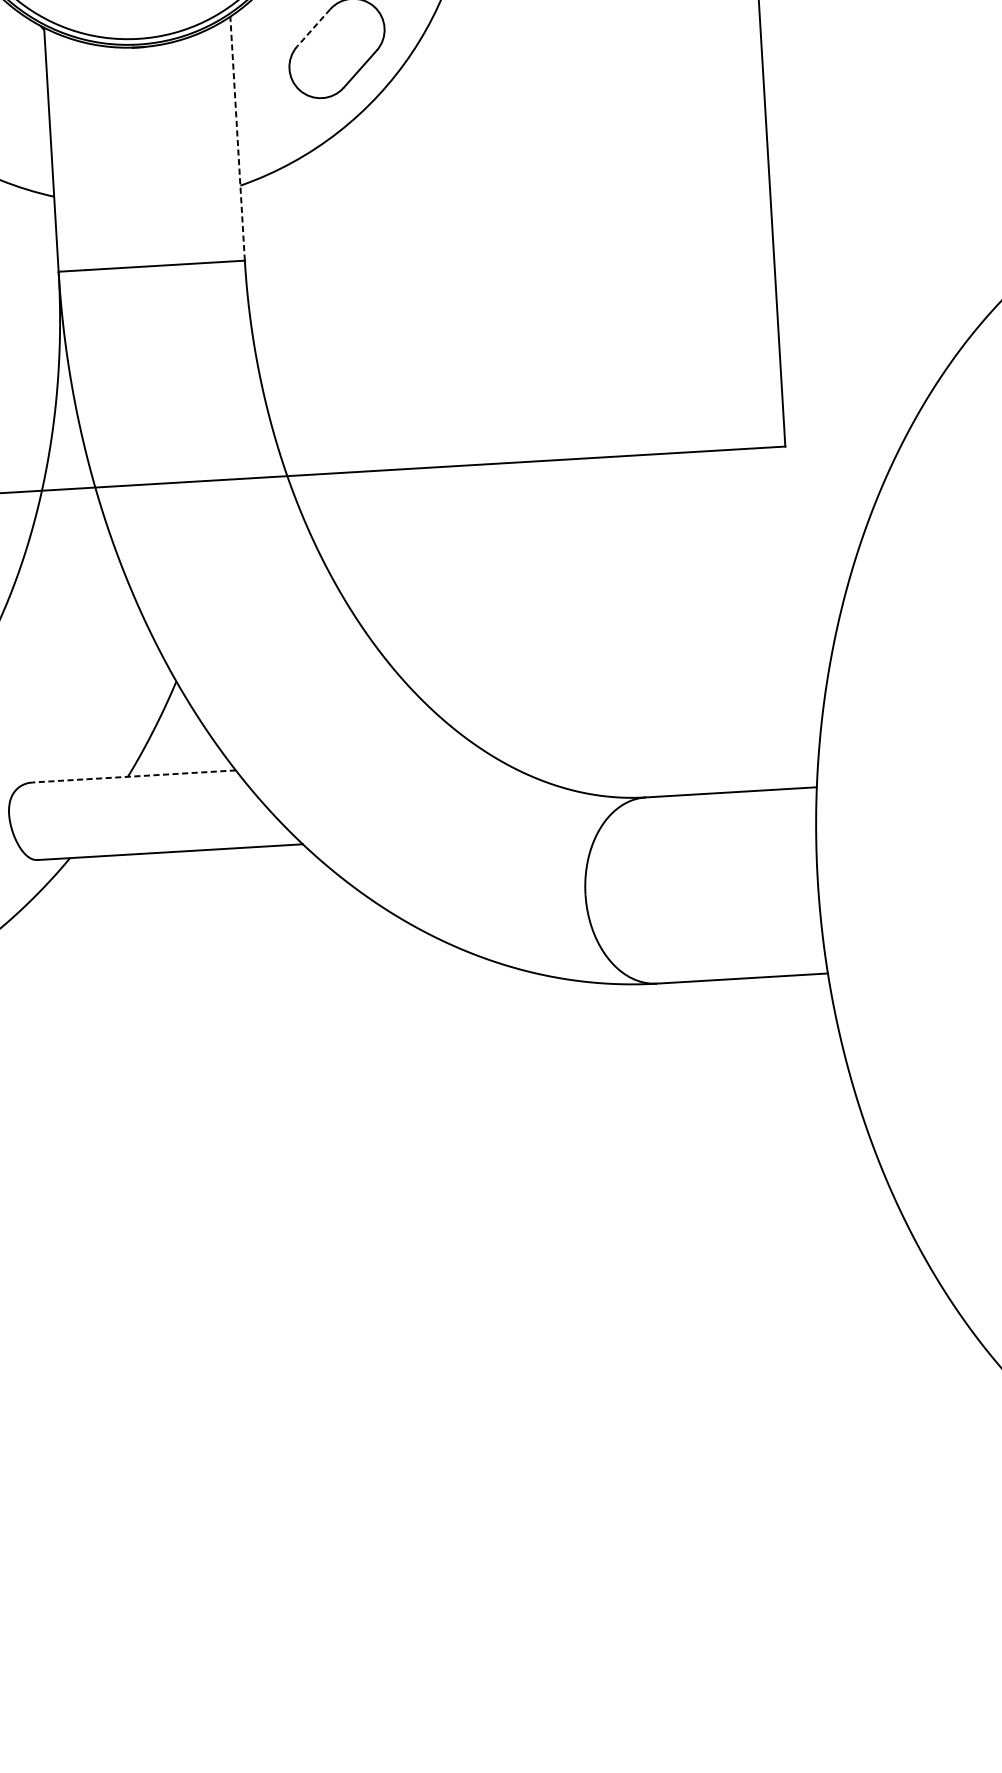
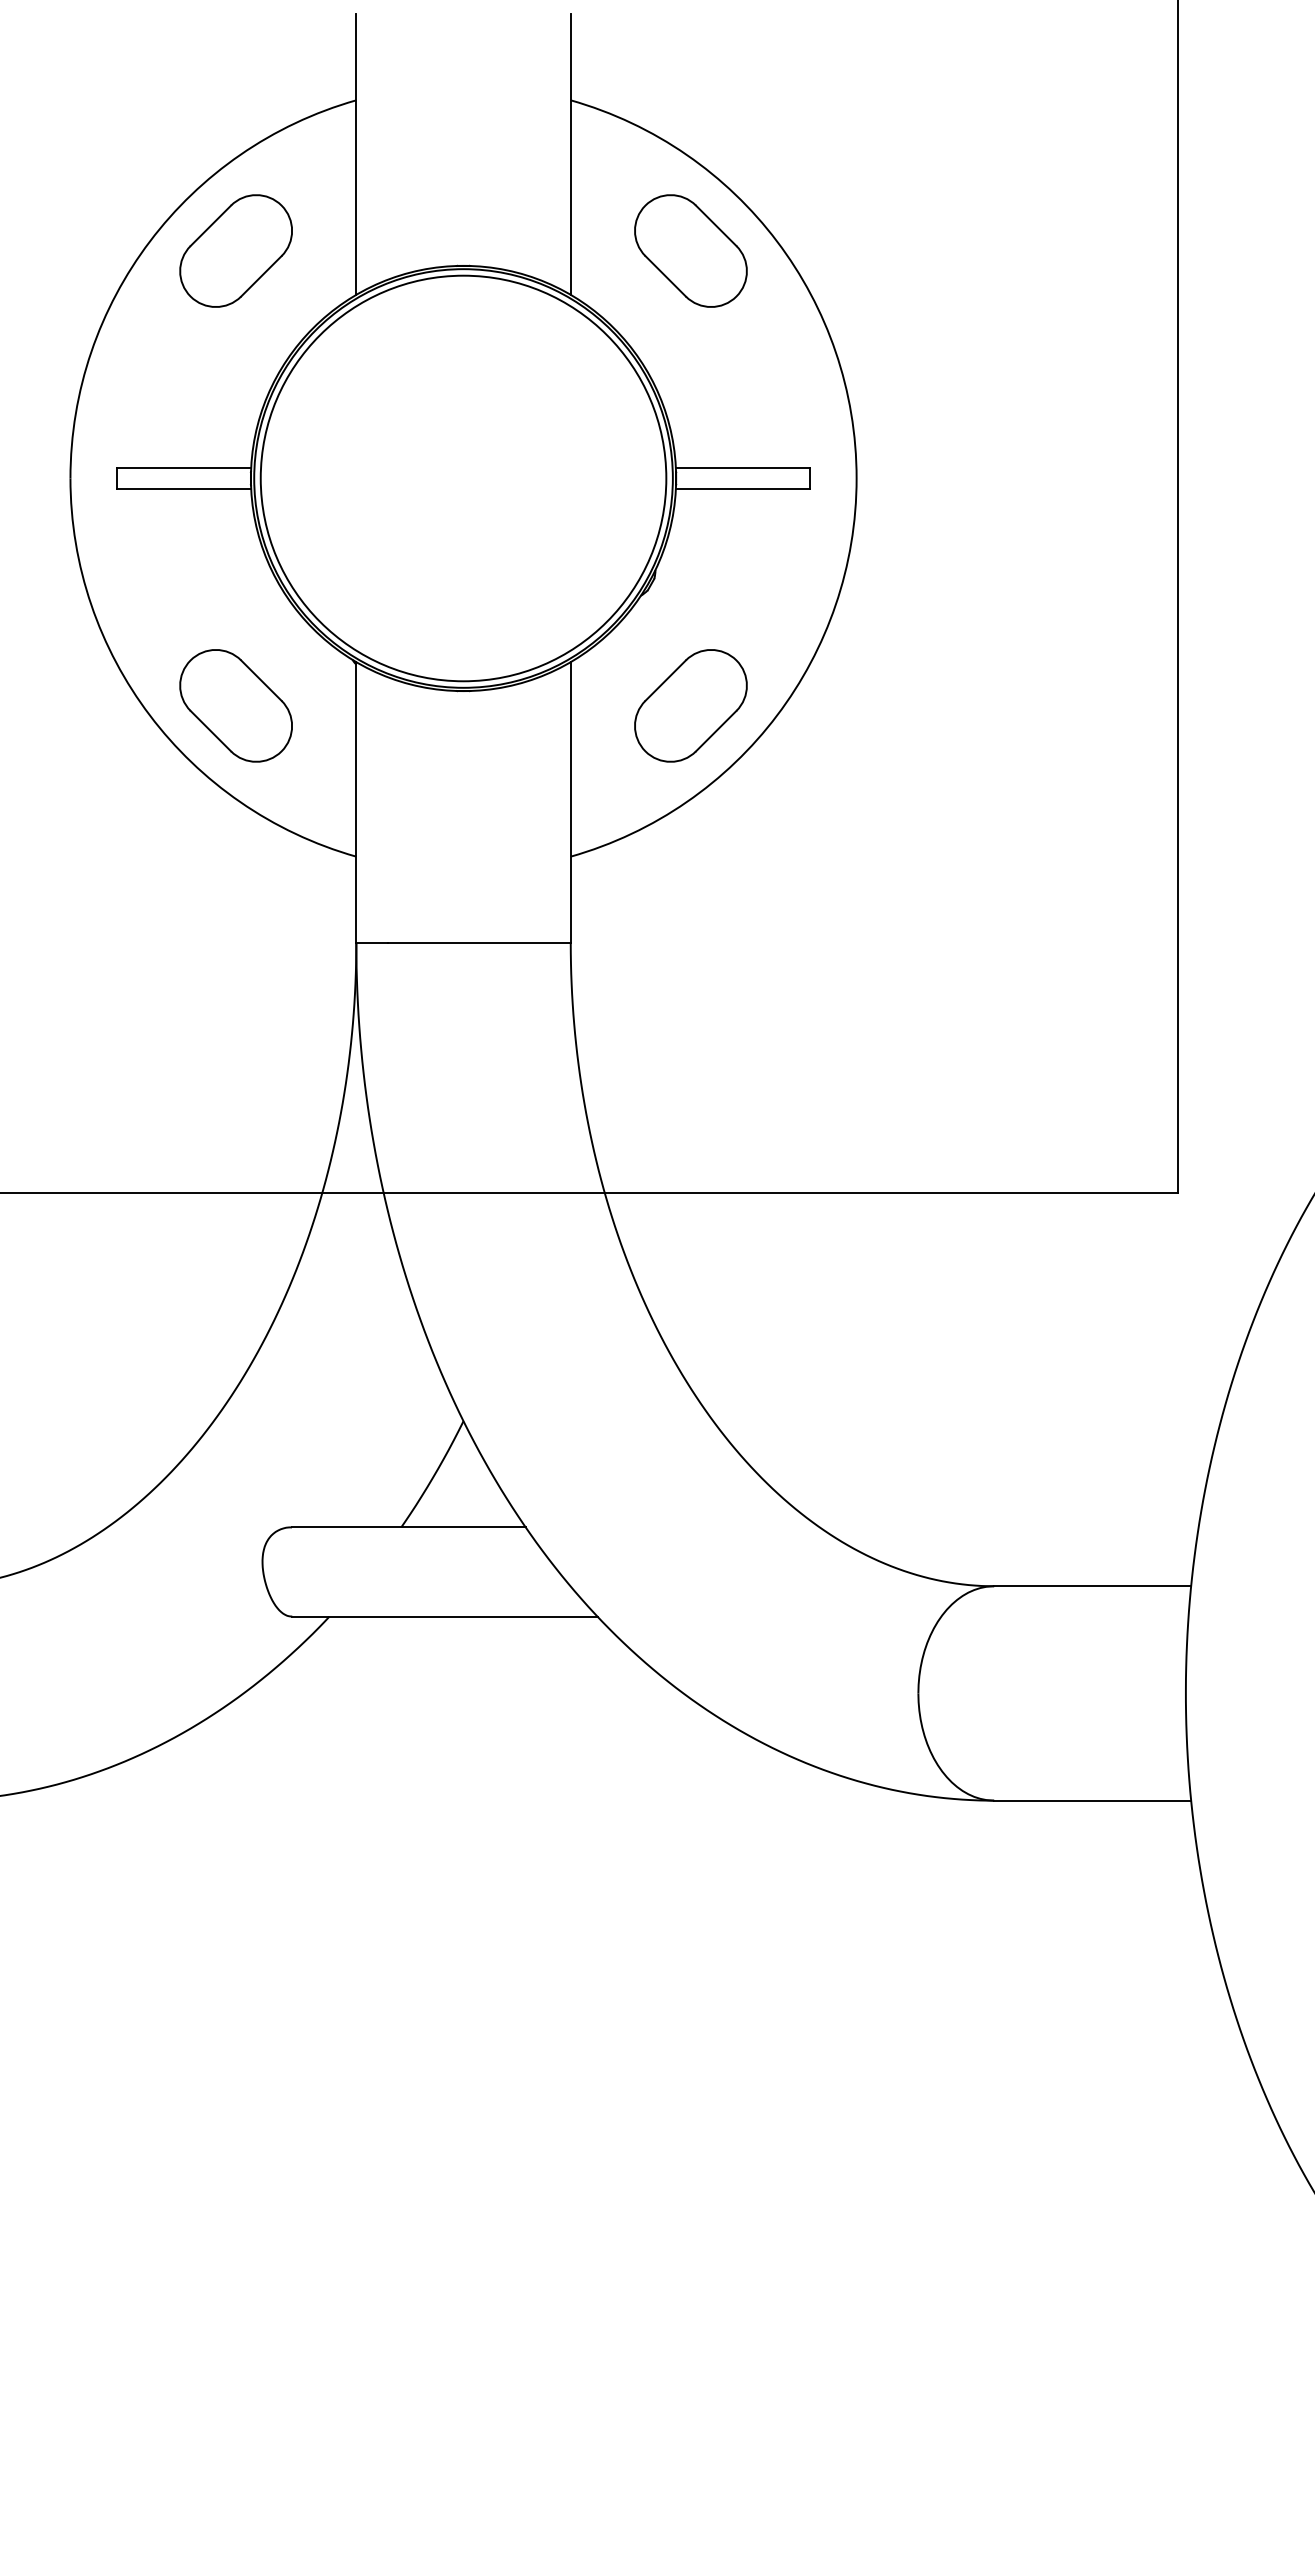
line: (313, 27) -> (665, 680), dashed -> solid
line: (237, 138) -> (570, 802), dashed -> solid
line: (134, 776) -> (408, 1527), dashed -> solid

